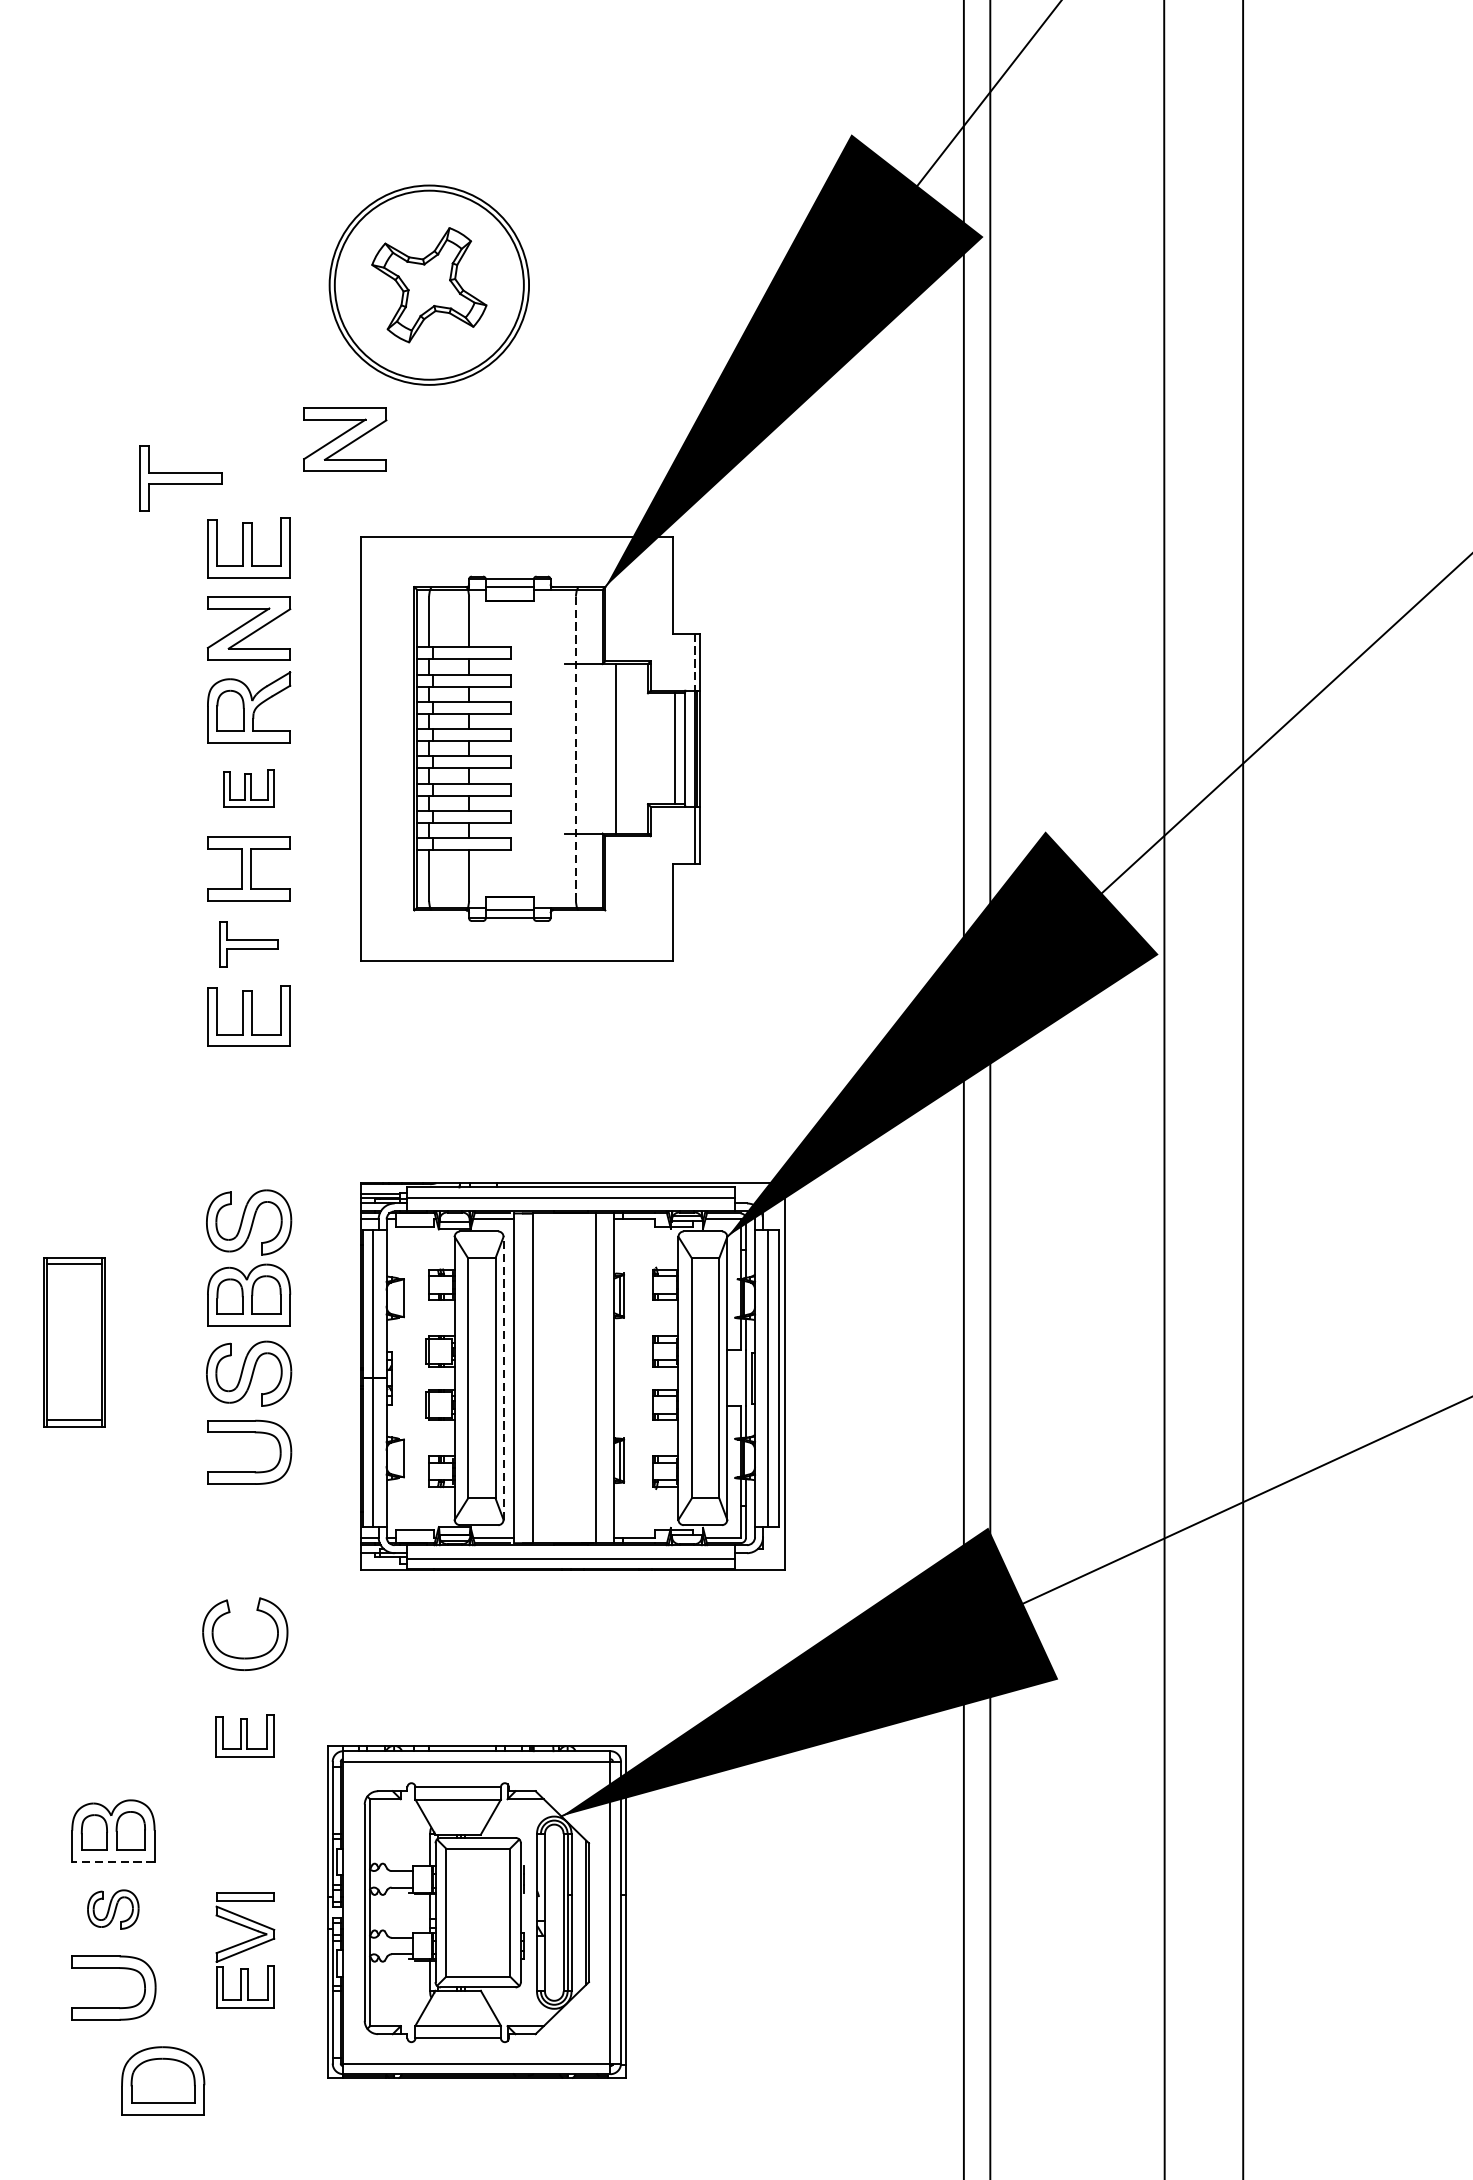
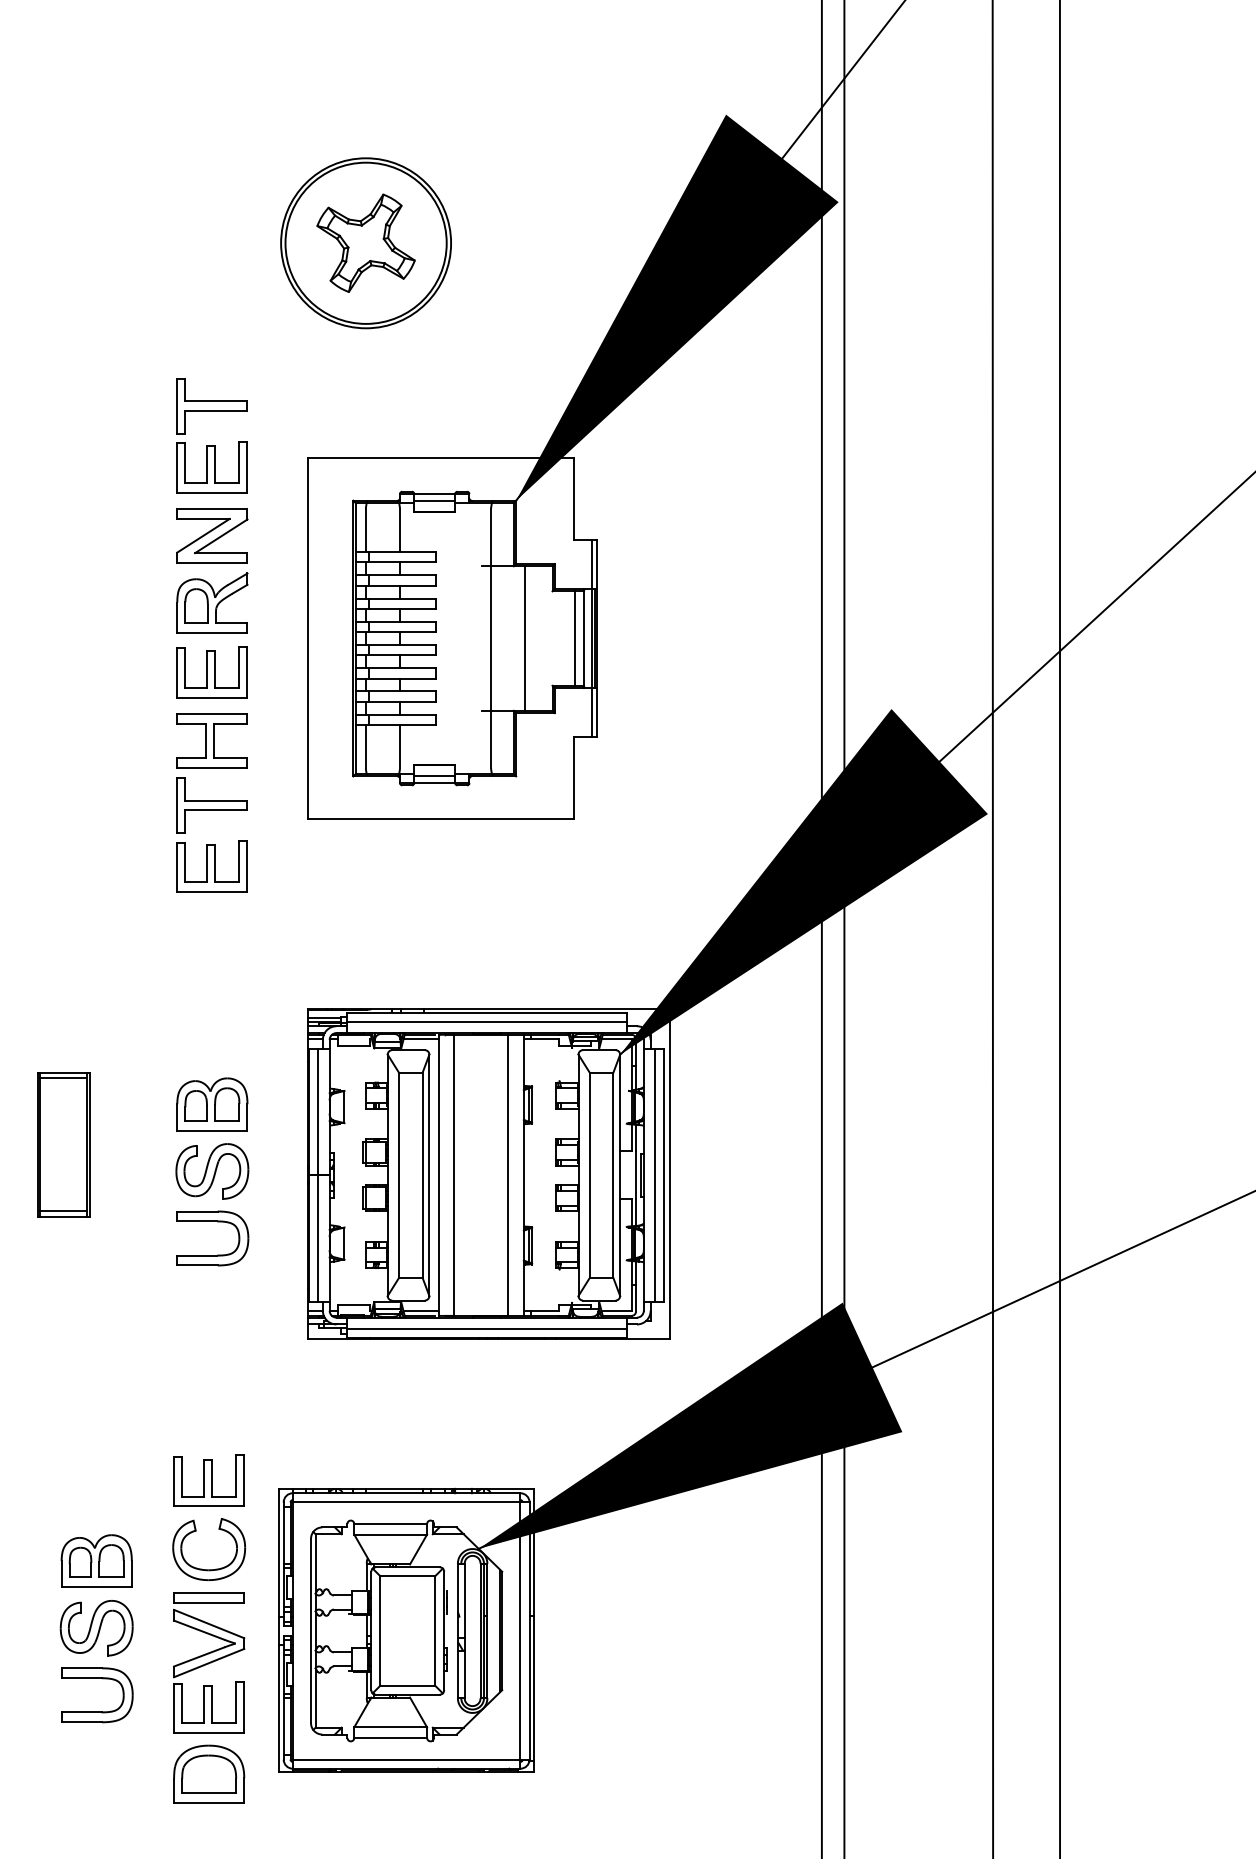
part: (345, 439) -> (294, 374), removed
part: (180, 478) -> (211, 406), moved
line: (694, 663) -> (592, 565), dashed -> solid
line: (576, 748) -> (491, 638), dashed -> solid
part: (248, 788) -> (211, 672), size x1.67
part: (248, 944) -> (211, 805), size x1.43
part: (249, 1222) -> (212, 1042), removed
line: (503, 1378) -> (429, 1175), dashed -> solid
part: (237, 1656) -> (202, 1568), moved
part: (244, 1736) -> (208, 1480), size x1.43
line: (113, 1861) -> (96, 1587), dashed -> solid
part: (113, 1909) -> (96, 1628), size x1.67
part: (245, 1949) -> (209, 1662), size x1.43
part: (163, 2079) -> (209, 1773), moved

